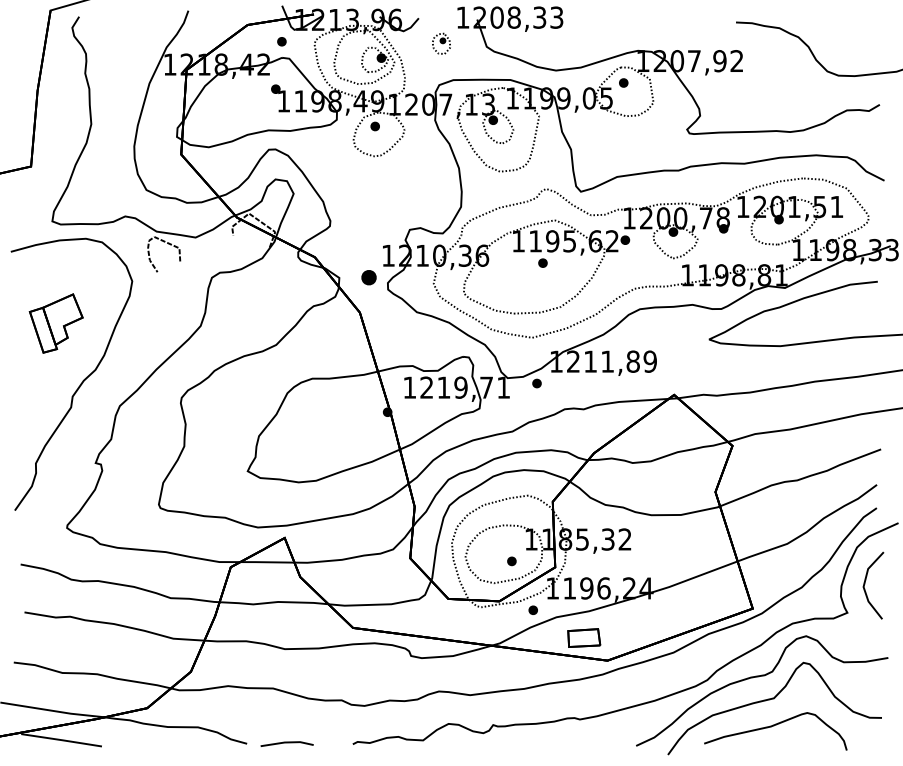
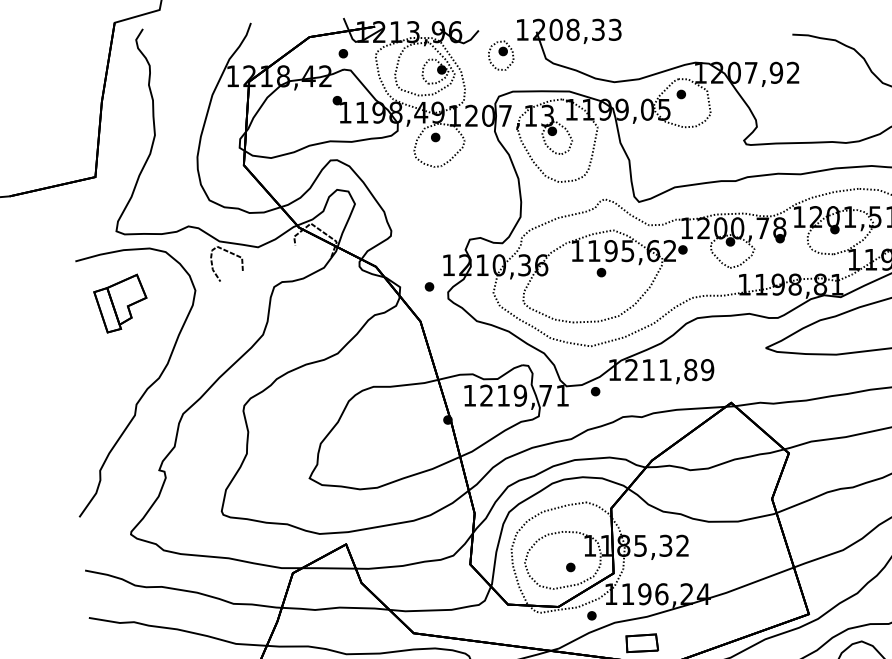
part: (441, 43) -> (501, 55), size x1.43
part: (368, 277) -> (429, 286), size x0.62
part: (55, 323) -> (119, 303), moved

